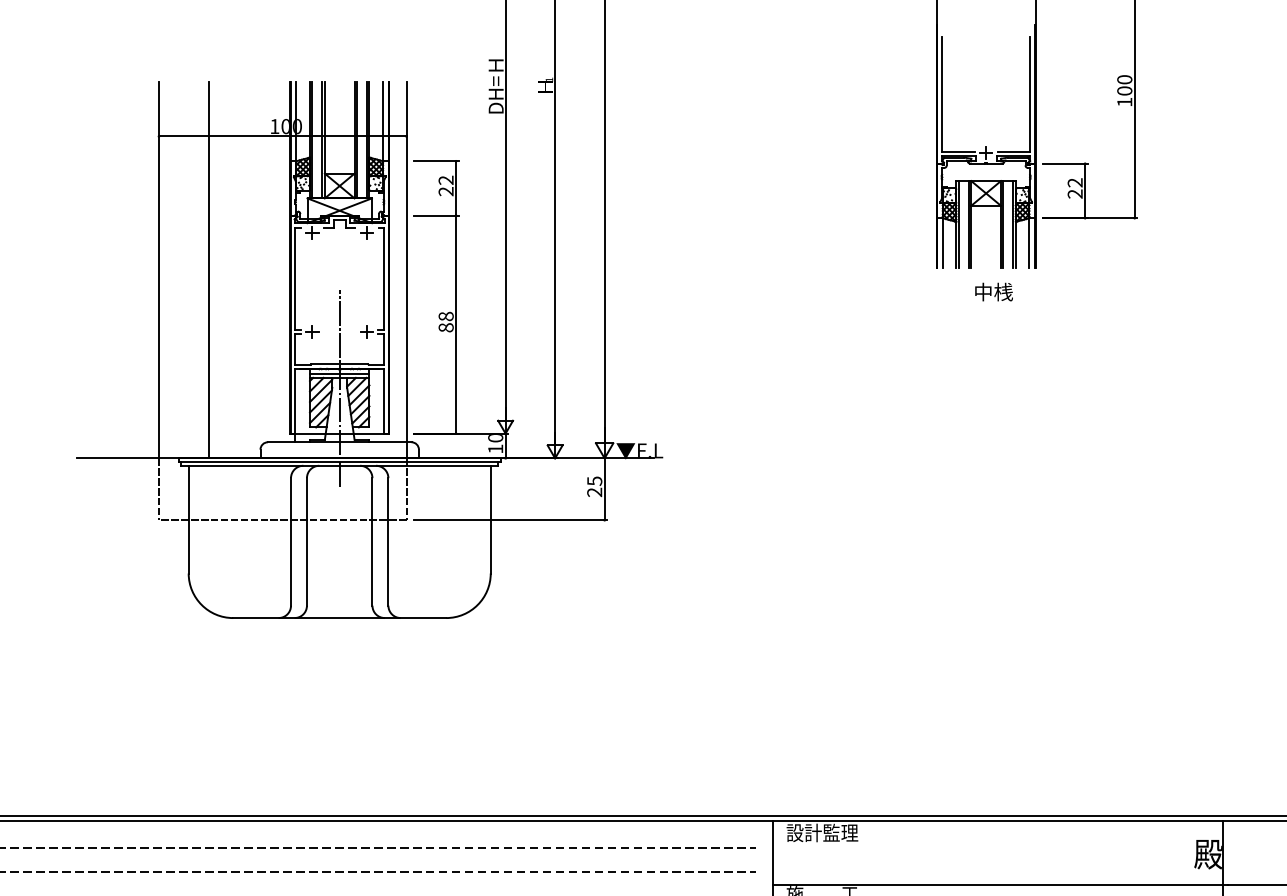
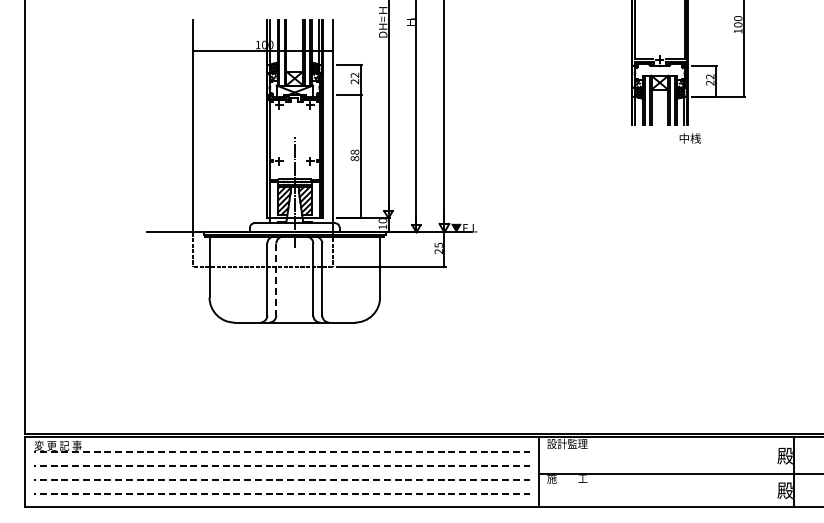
line: (208, 269) -> (220, 125), removed
text: (992, 292) -> (689, 138), moved
line: (307, 543) -> (276, 280), solid -> dashed

